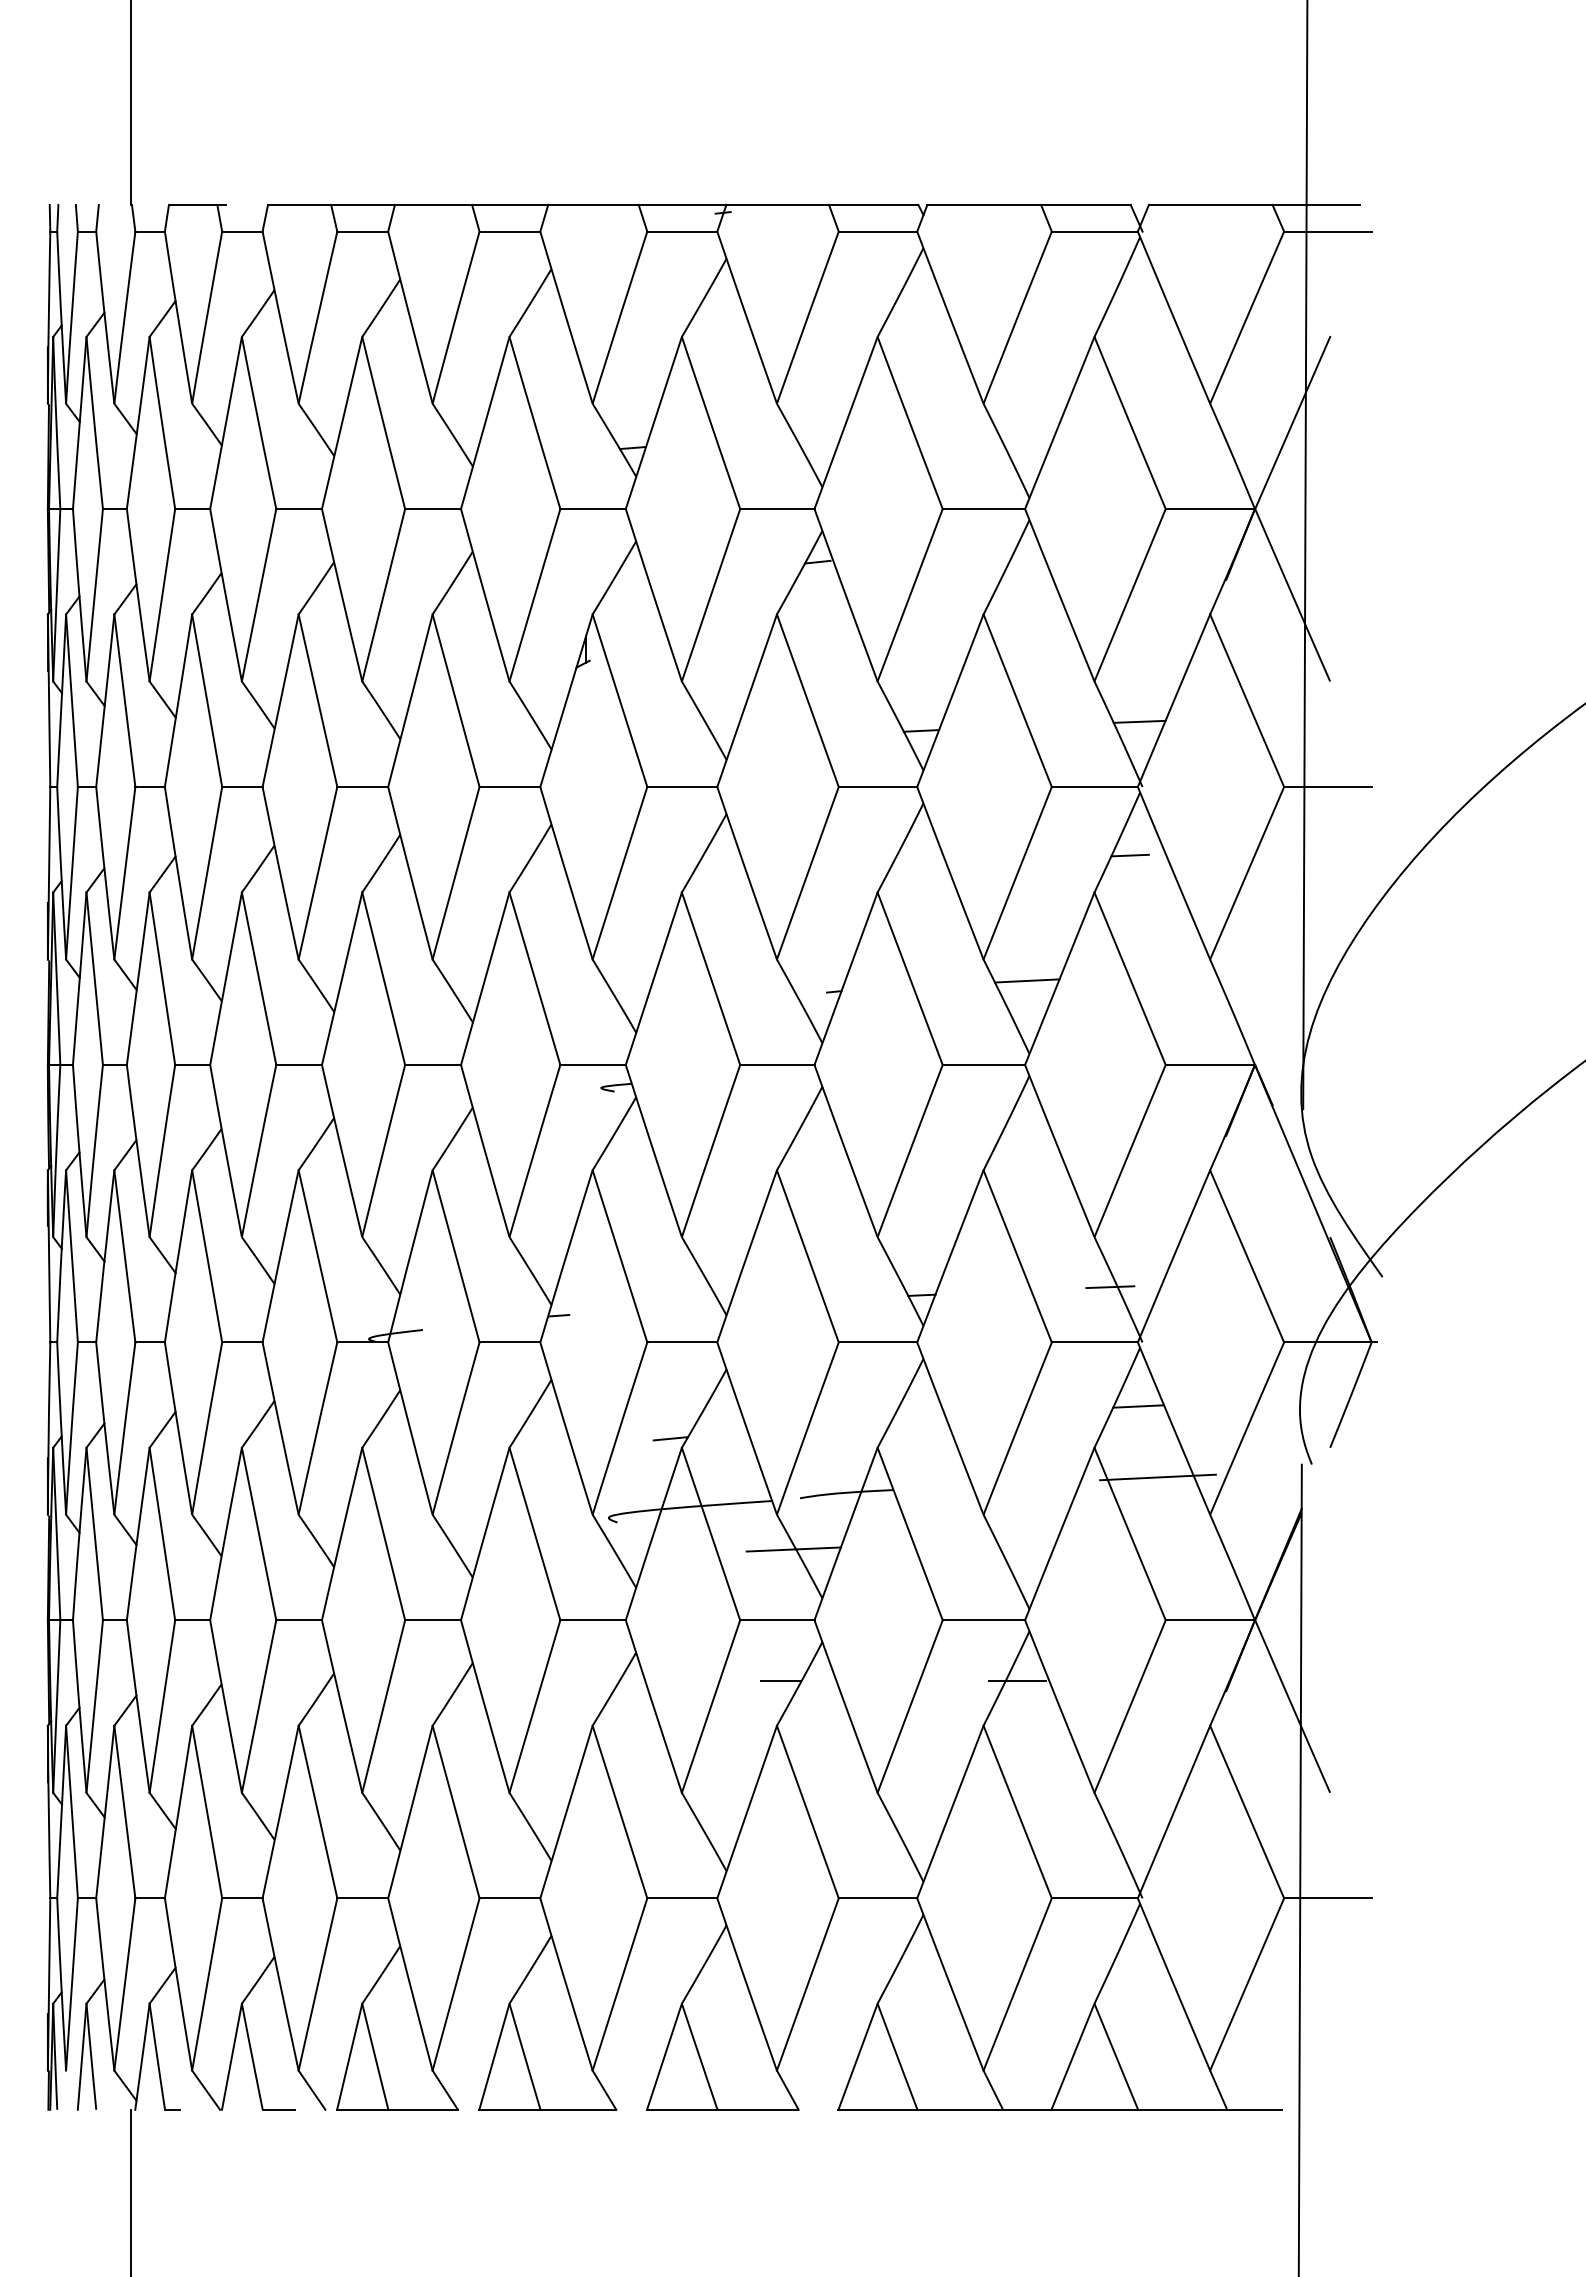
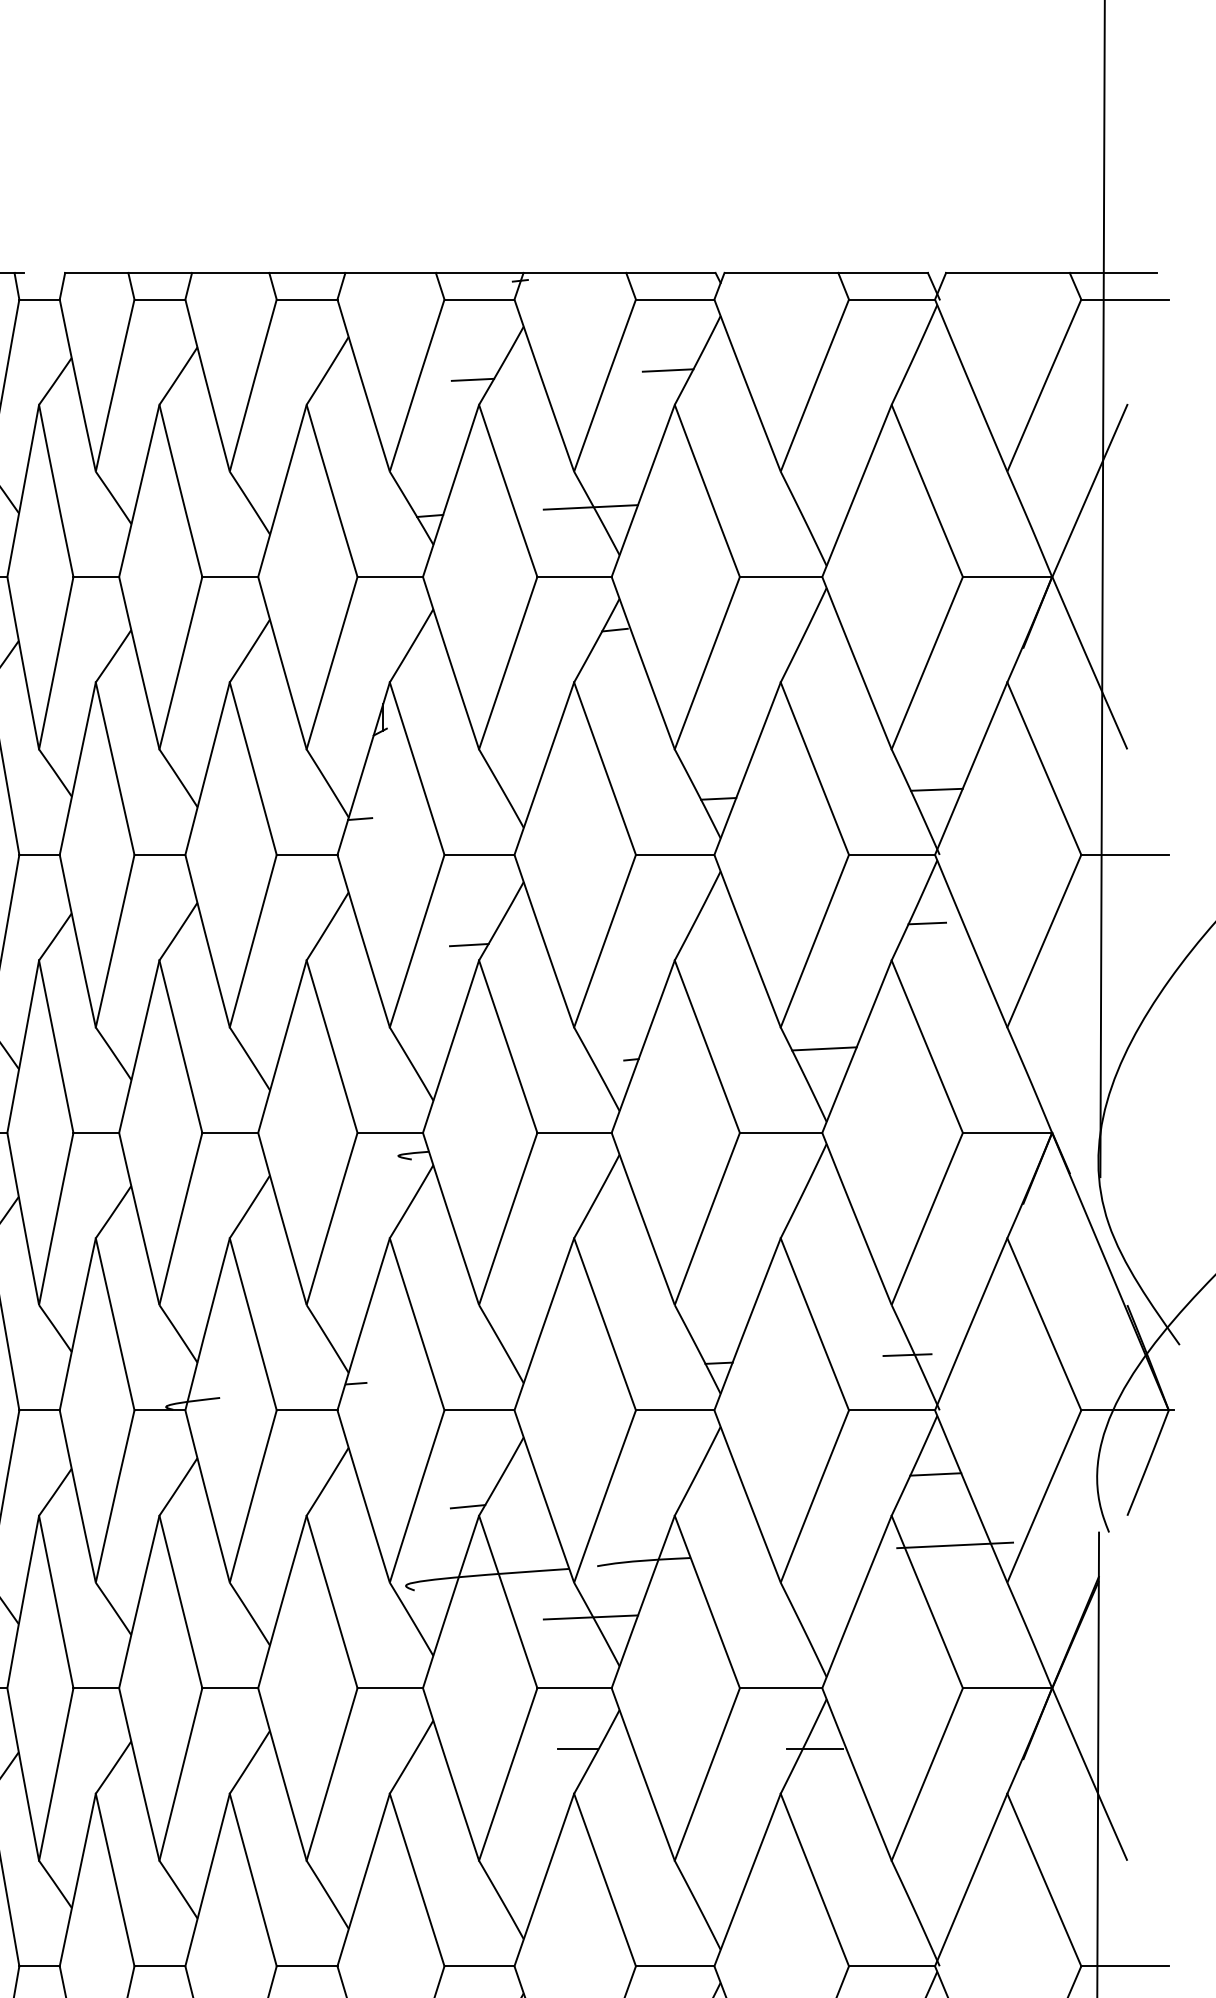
line: (870, 302) -> (667, 370), added
line: (675, 311) -> (472, 379), added
line: (793, 439) -> (590, 507), added
line: (562, 751) -> (359, 819), added
line: (671, 877) -> (468, 945), added

